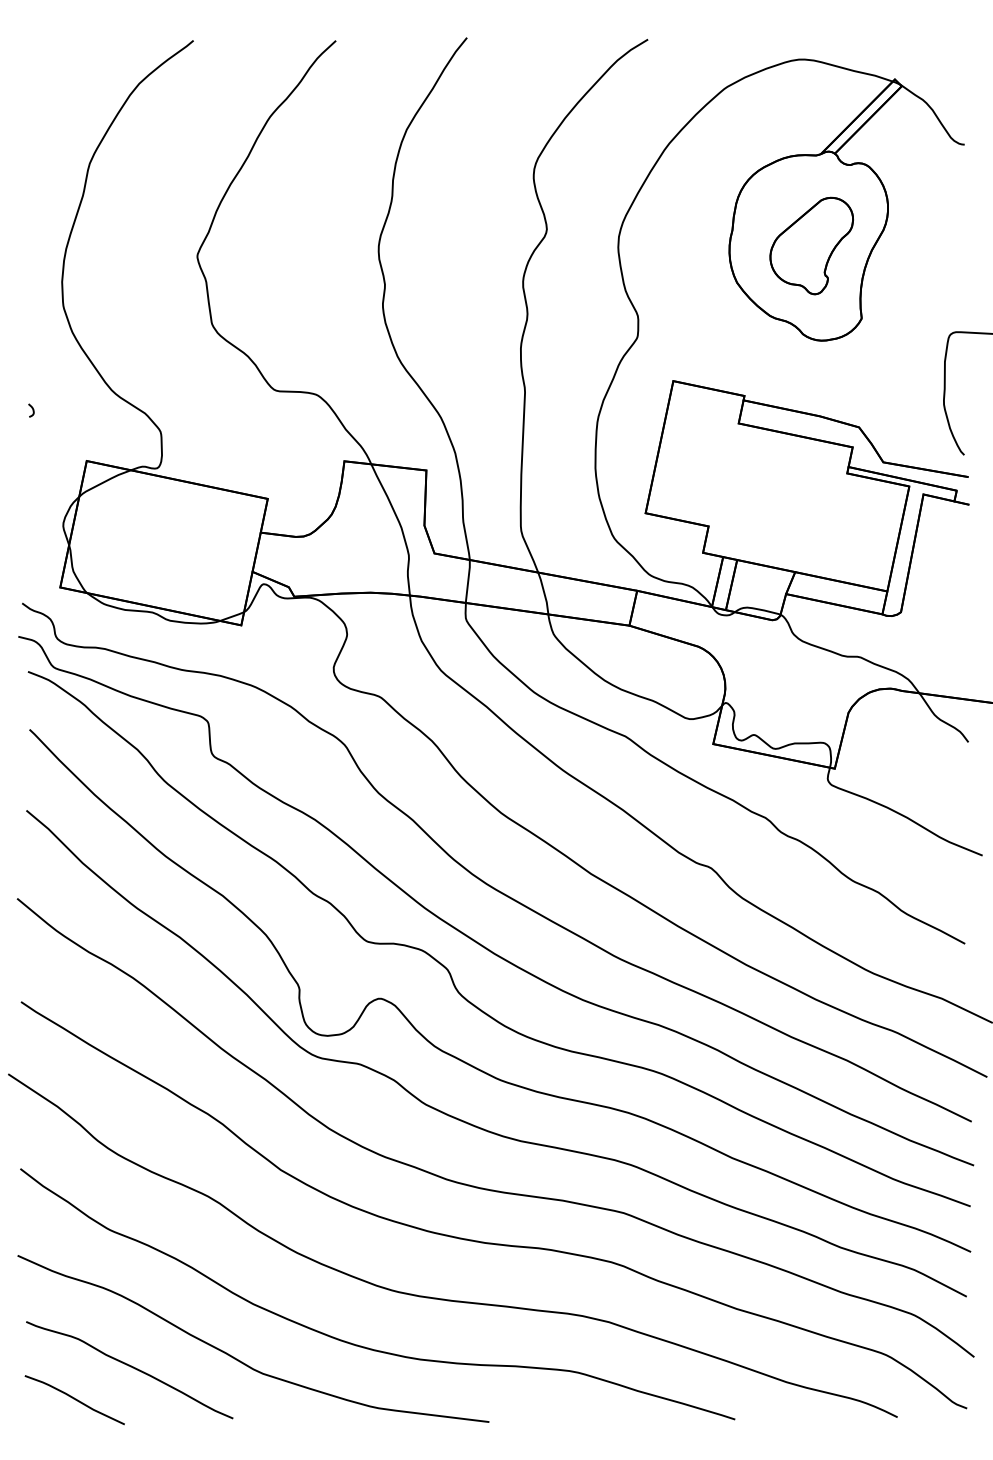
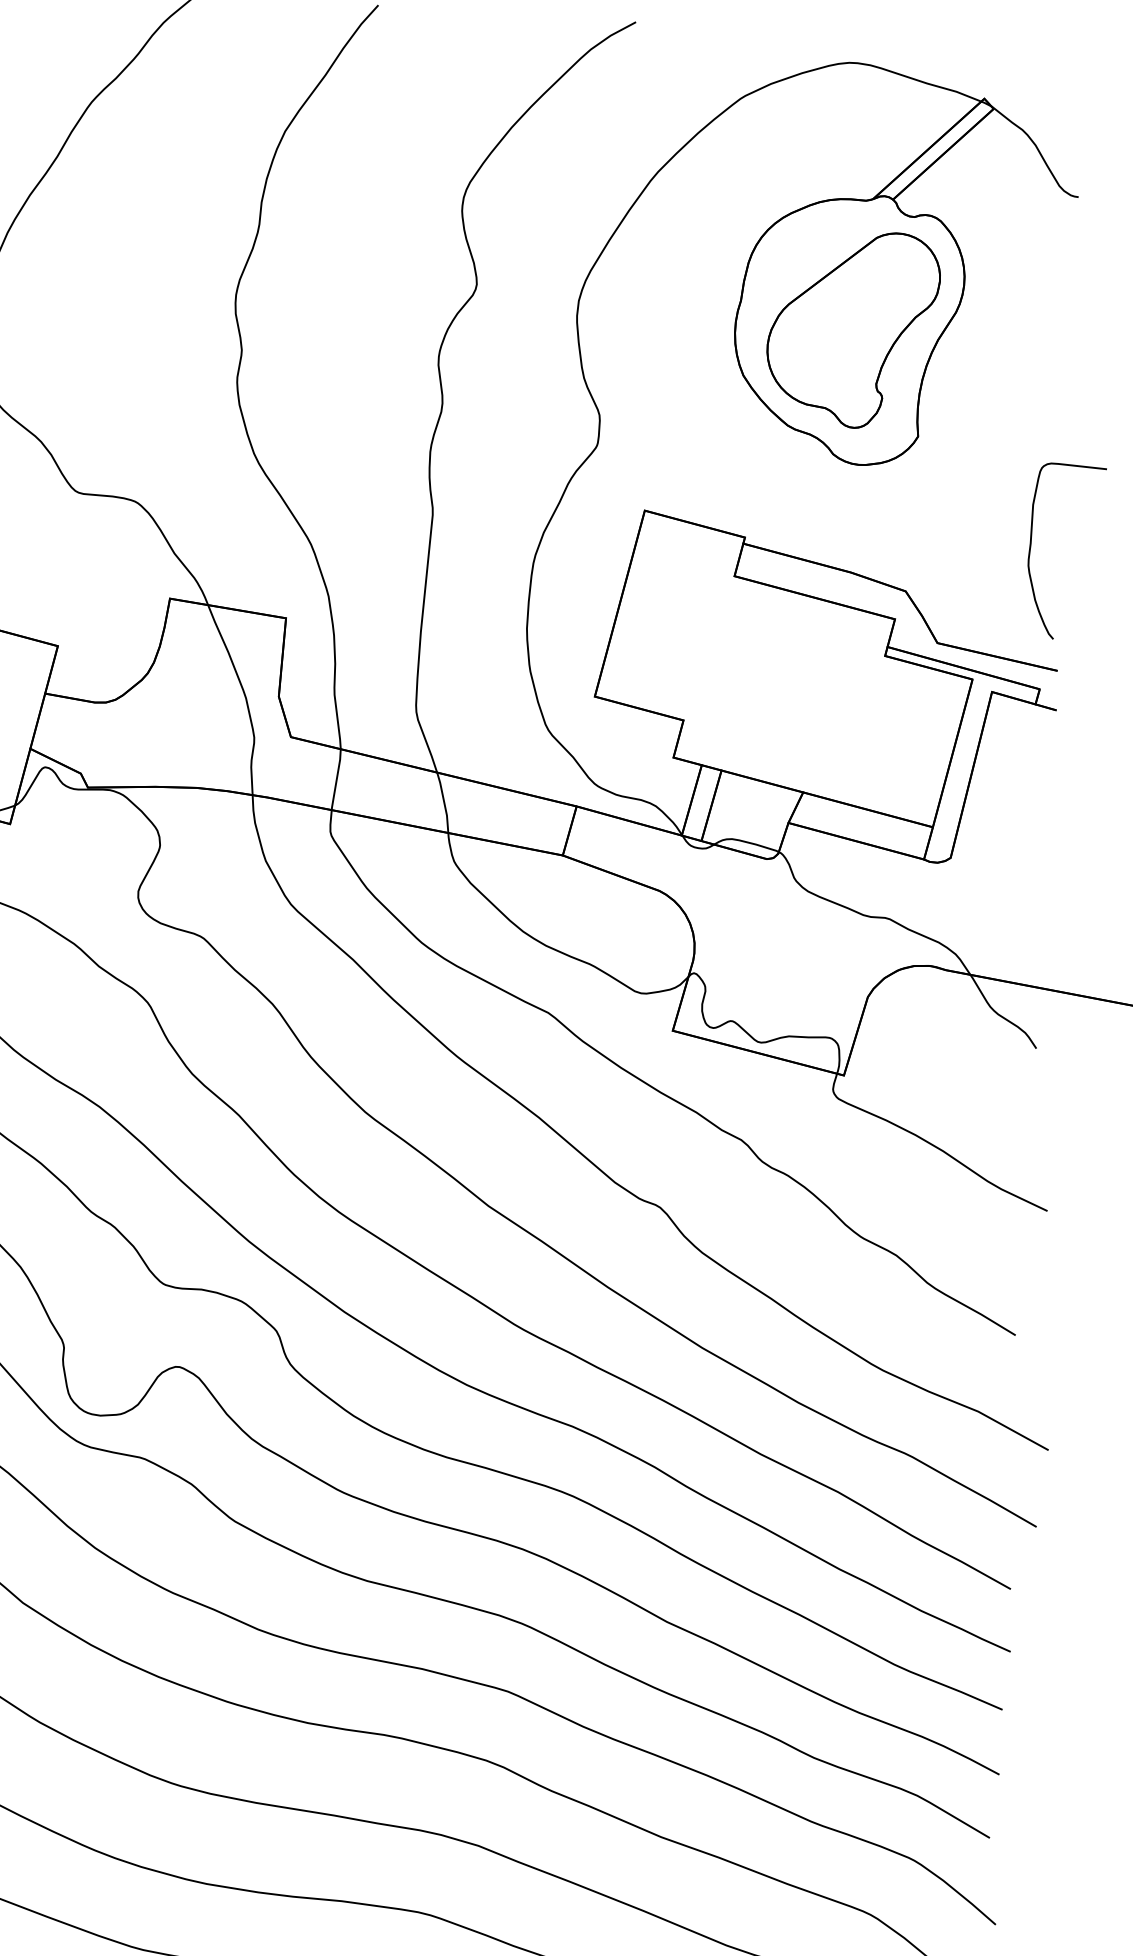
part: (811, 245) -> (852, 328), size x1.43

